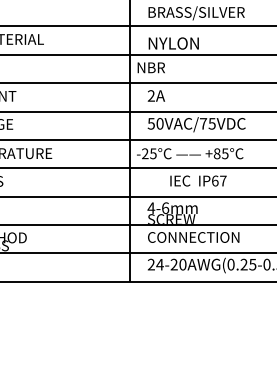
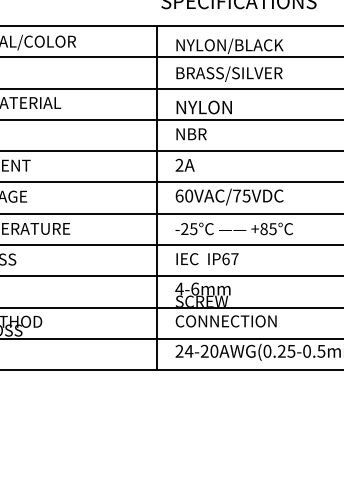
text: (151, 68) -> (191, 134), moved
text: (151, 123) -> (179, 195), 50VAC/75VDC -> 60VAC/75VDC
text: (189, 153) -> (233, 228), moved
text: (198, 181) -> (207, 259), moved

